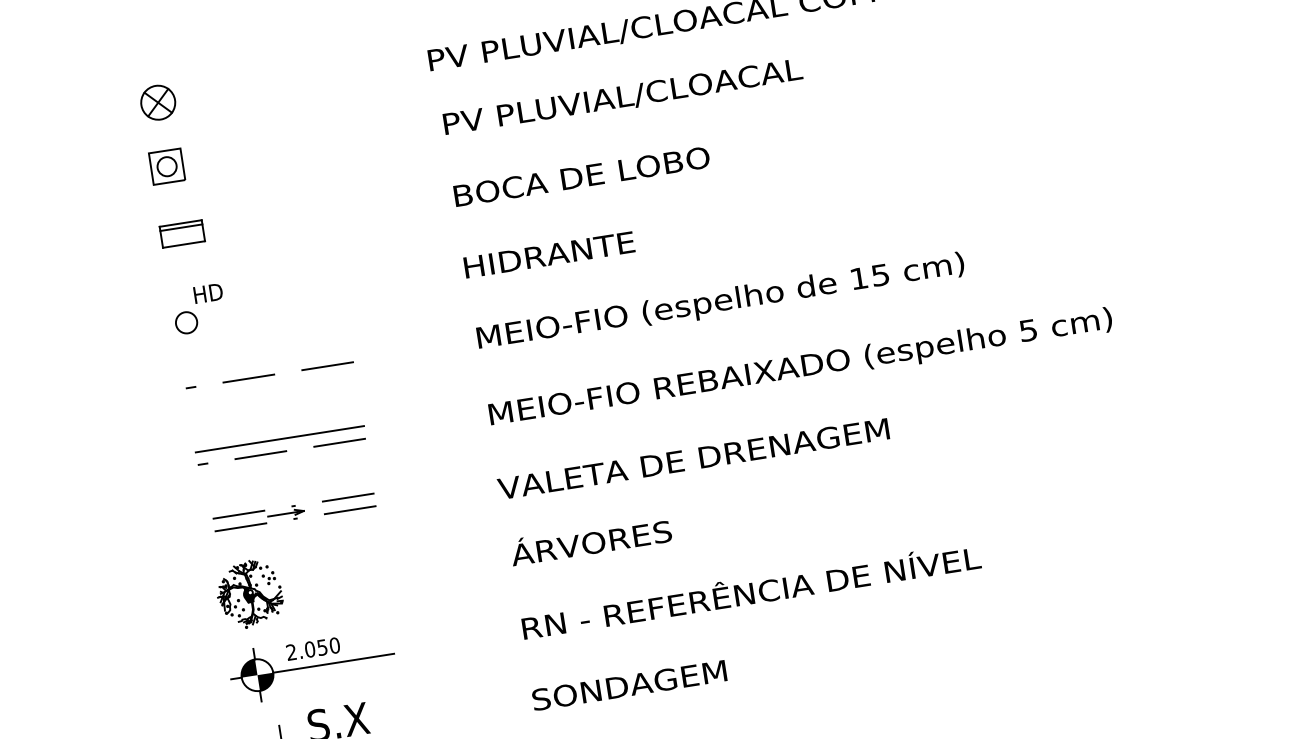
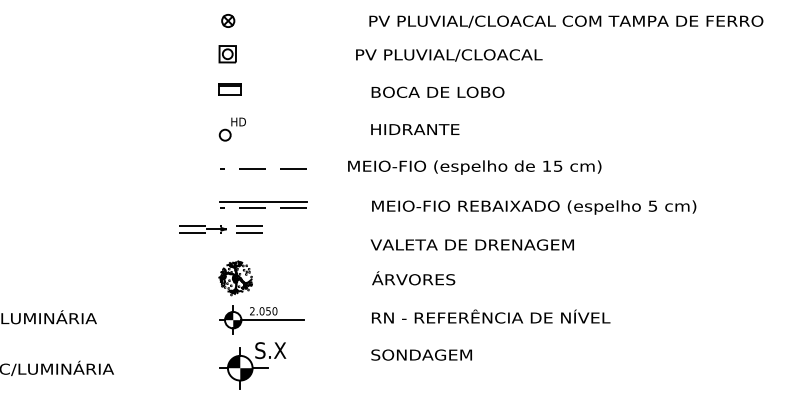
text: (623, 97) -> (449, 55), moved
part: (156, 102) -> (227, 20), size x0.7
text: (720, 302) -> (474, 167), moved
part: (293, 512) -> (220, 229), moved

